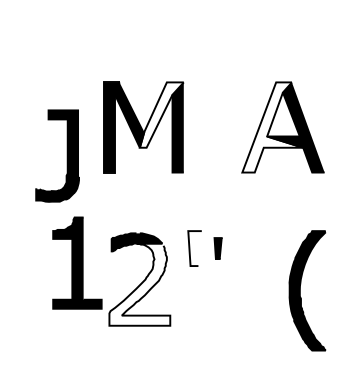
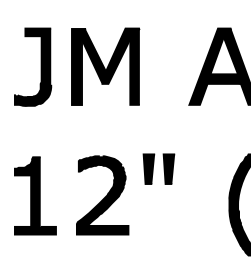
fill: (161, 114) -> (121, 55), added
fill: (272, 127) -> (214, 66), added
part: (66, 155) -> (40, 66), moved
fill: (194, 248) -> (148, 169), added
part: (218, 248) -> (169, 169), size x1.67
part: (77, 262) -> (35, 195), moved
fill: (139, 284) -> (102, 199), added

